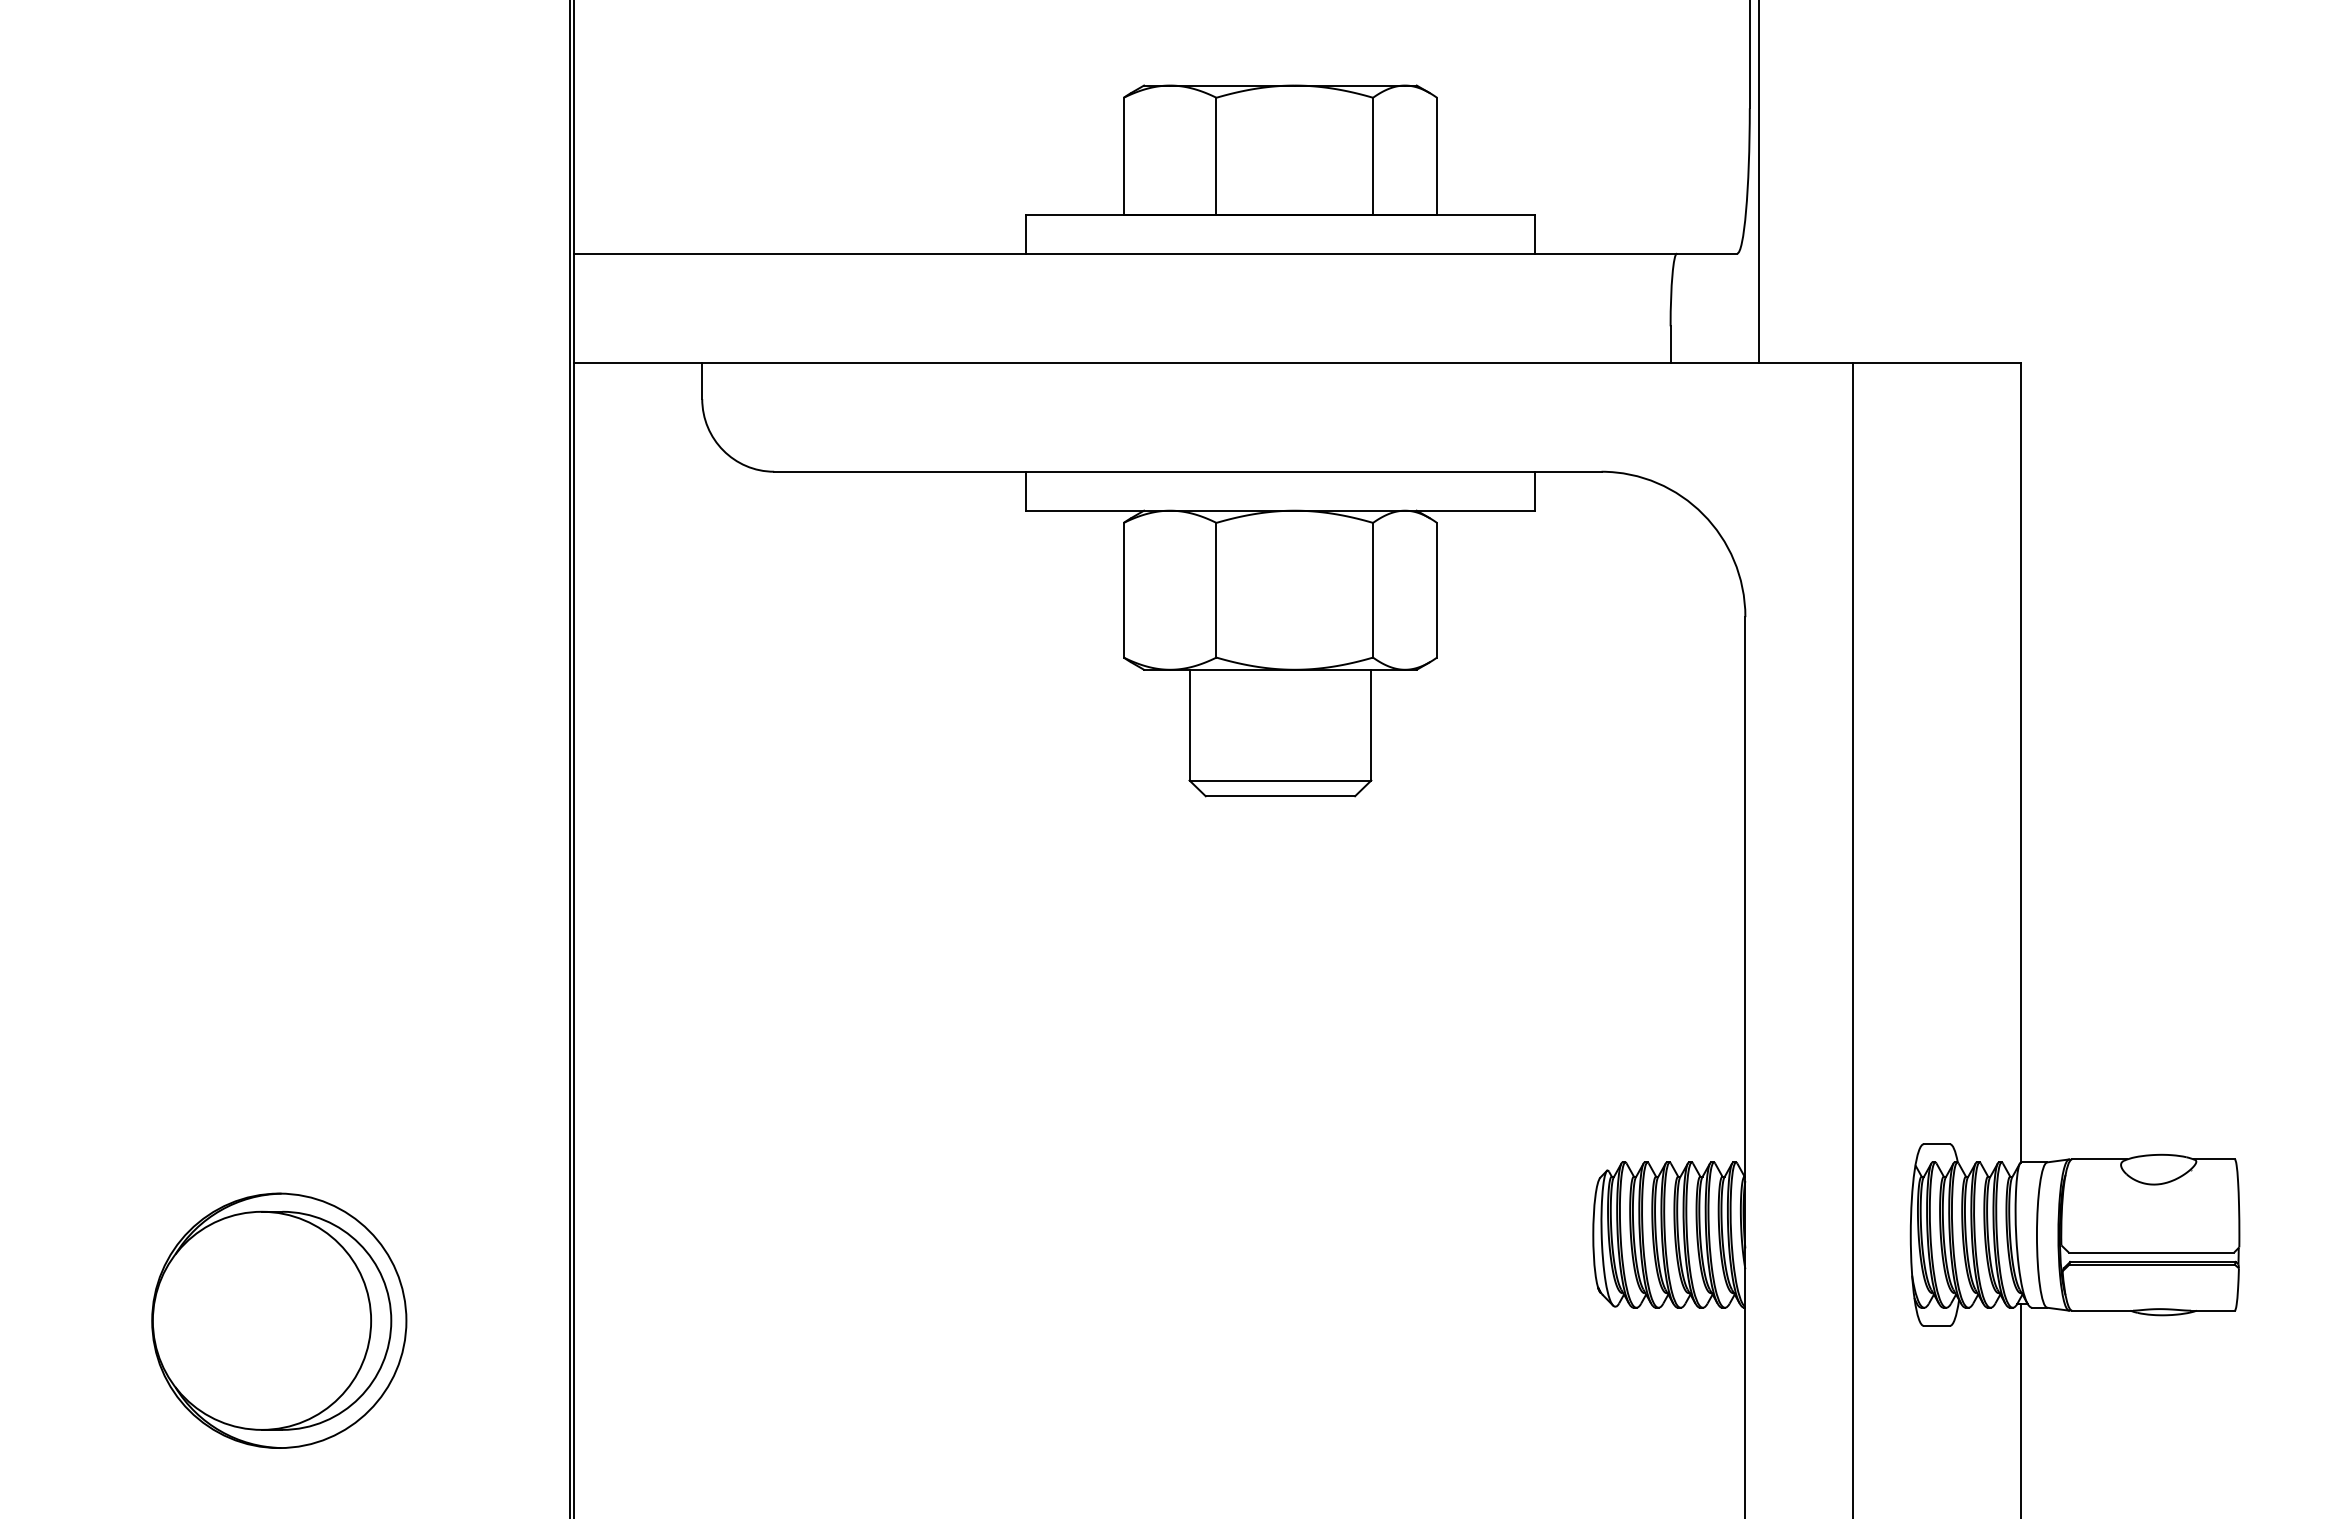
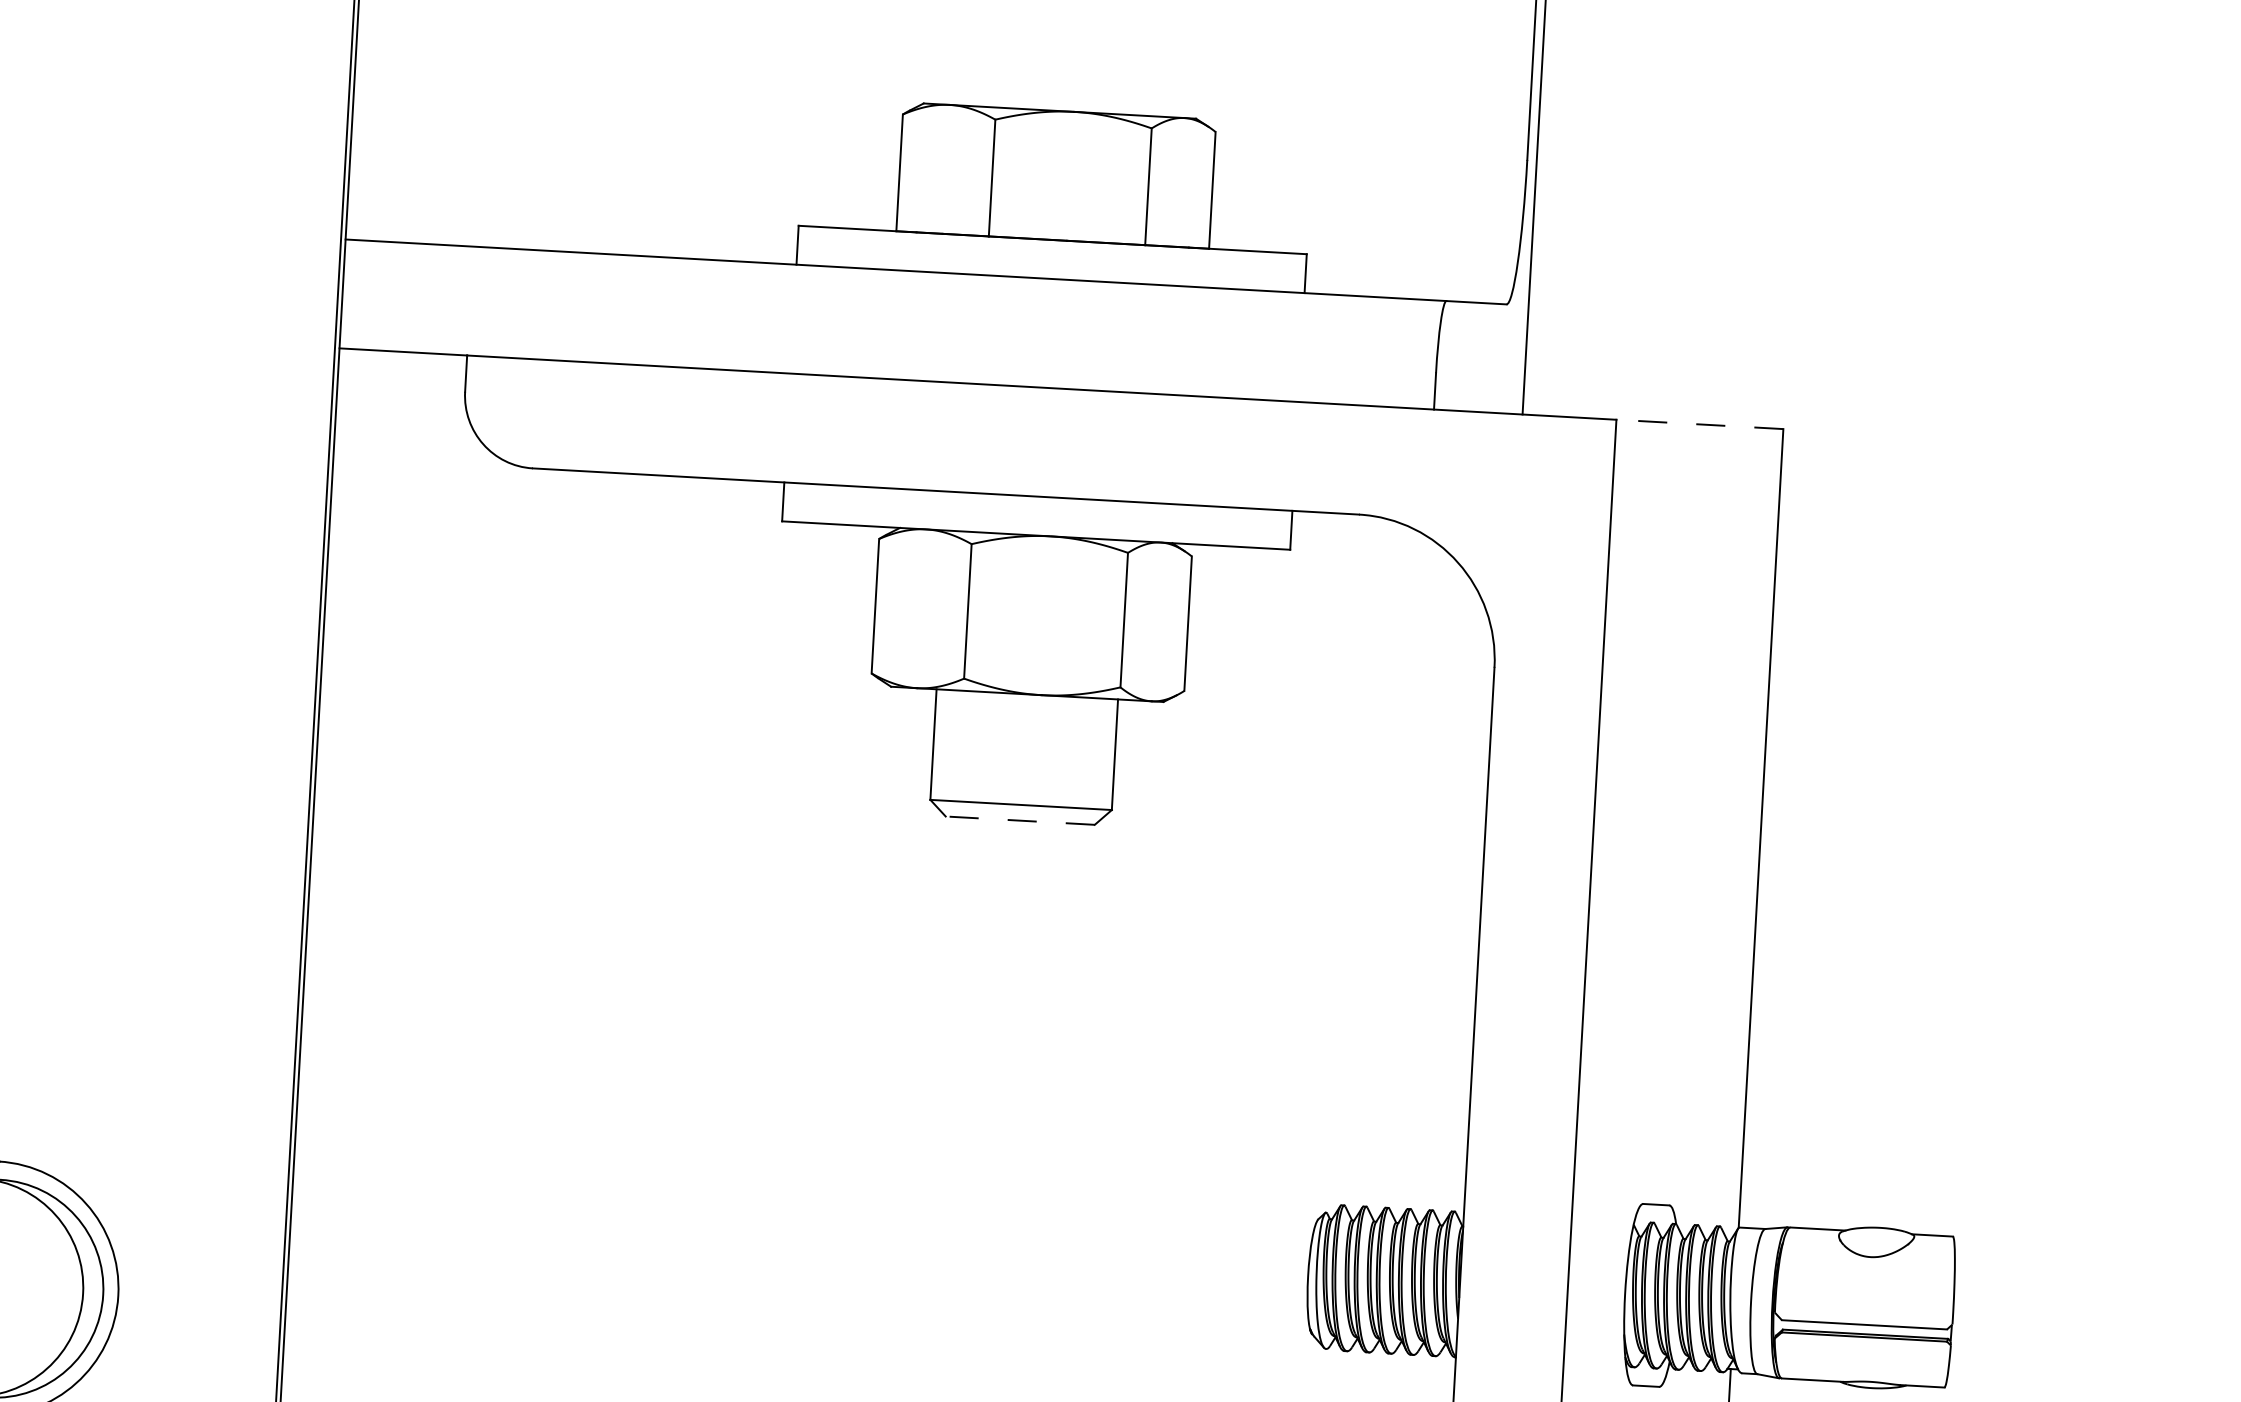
line: (1936, 362) -> (1699, 424), solid -> dashed
line: (1280, 796) -> (1020, 820), solid -> dashed

